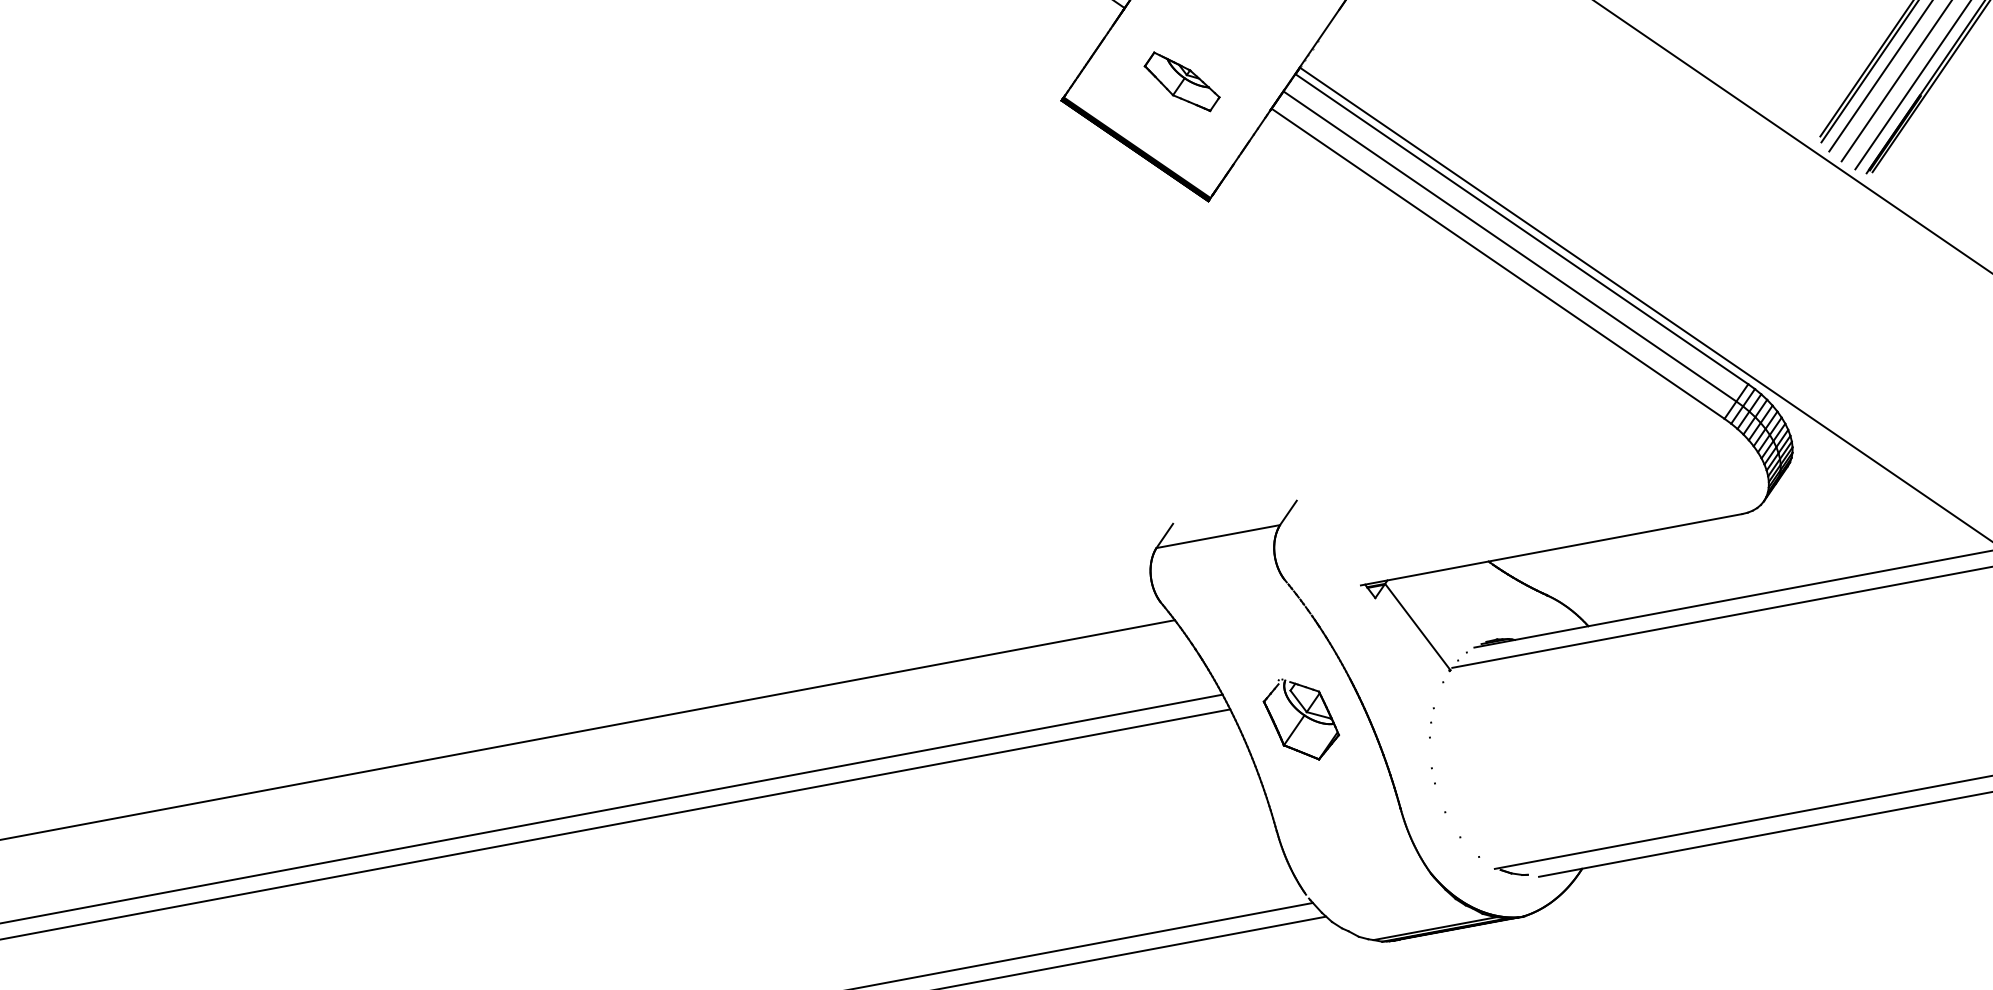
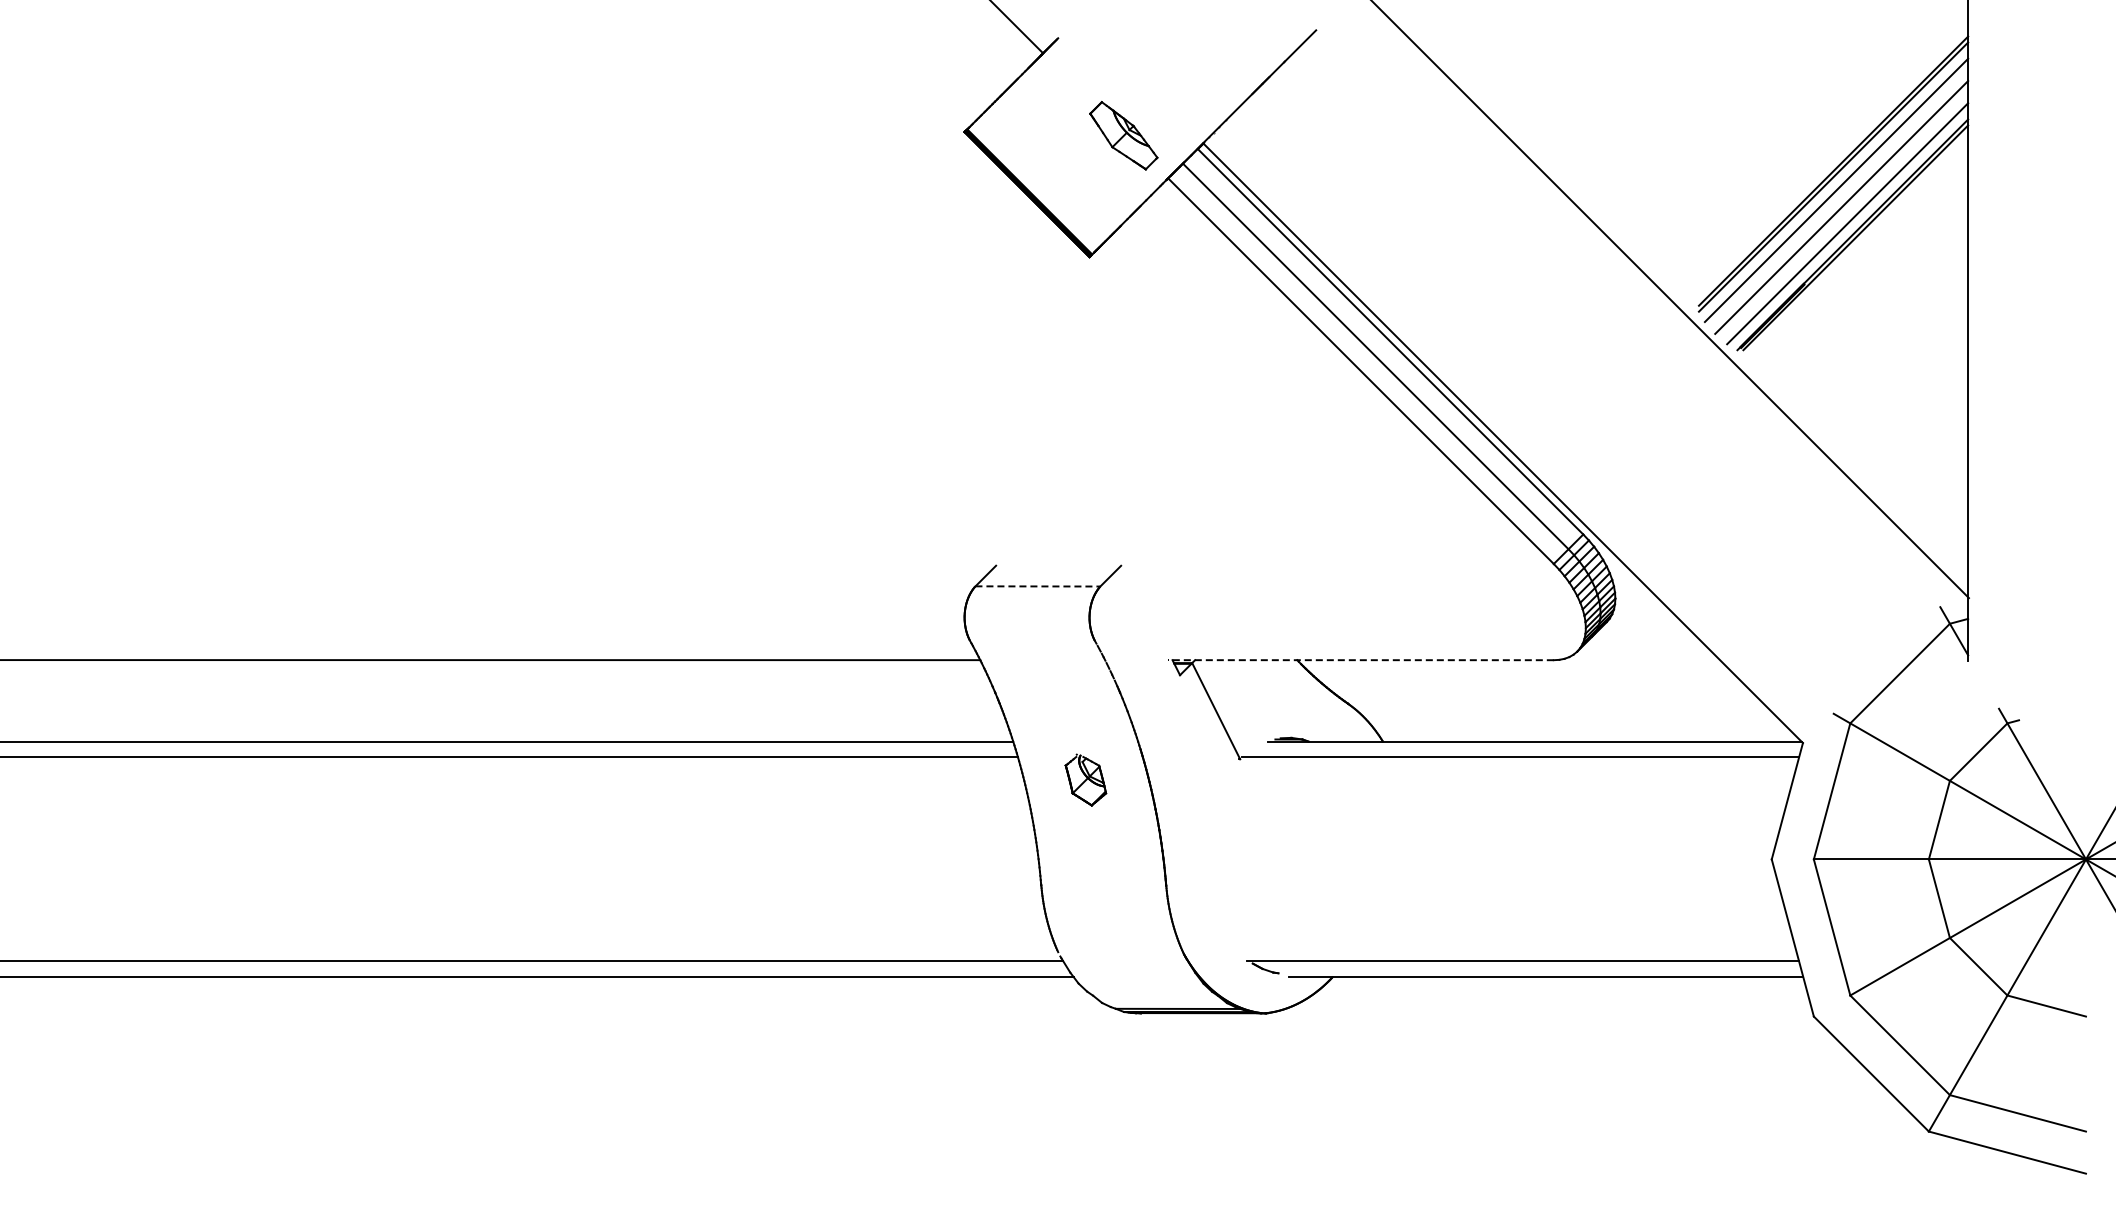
part: (1181, 81) -> (1123, 135), moved
line: (1218, 536) -> (1038, 586), solid -> dashed
line: (1552, 549) -> (1361, 660), solid -> dashed
part: (1301, 718) -> (1085, 779), size x0.6

